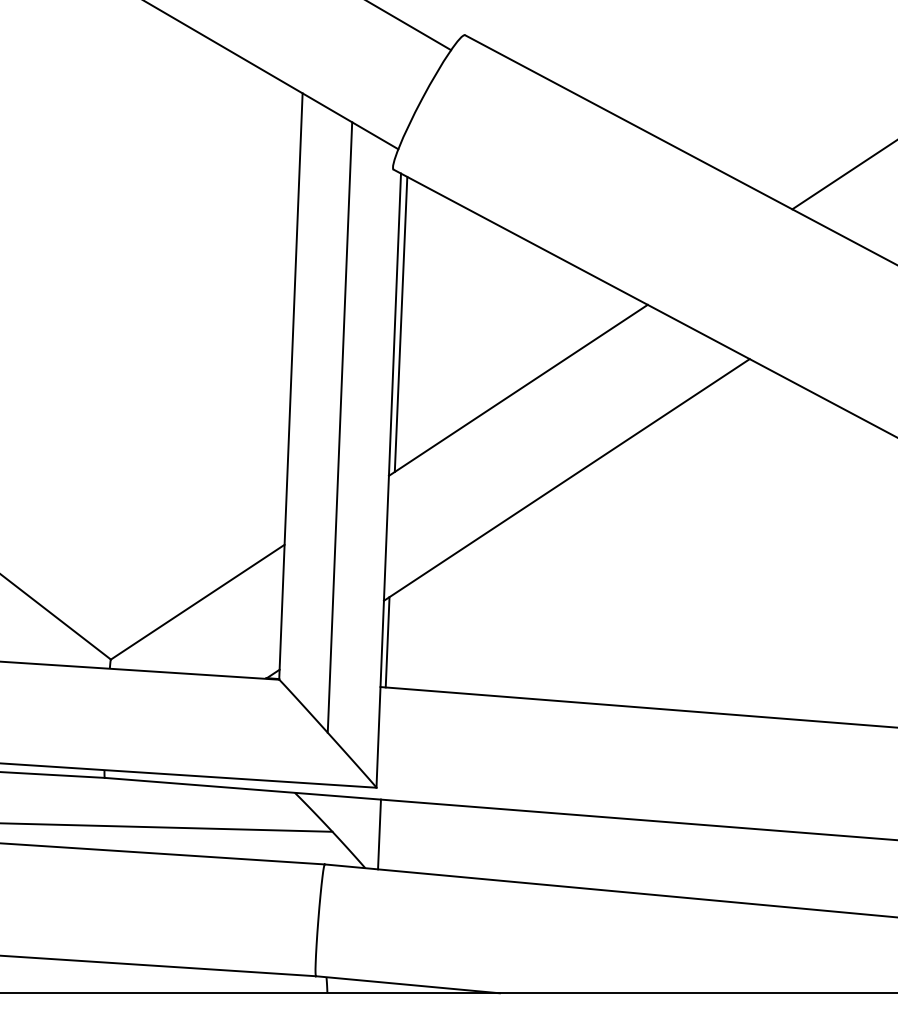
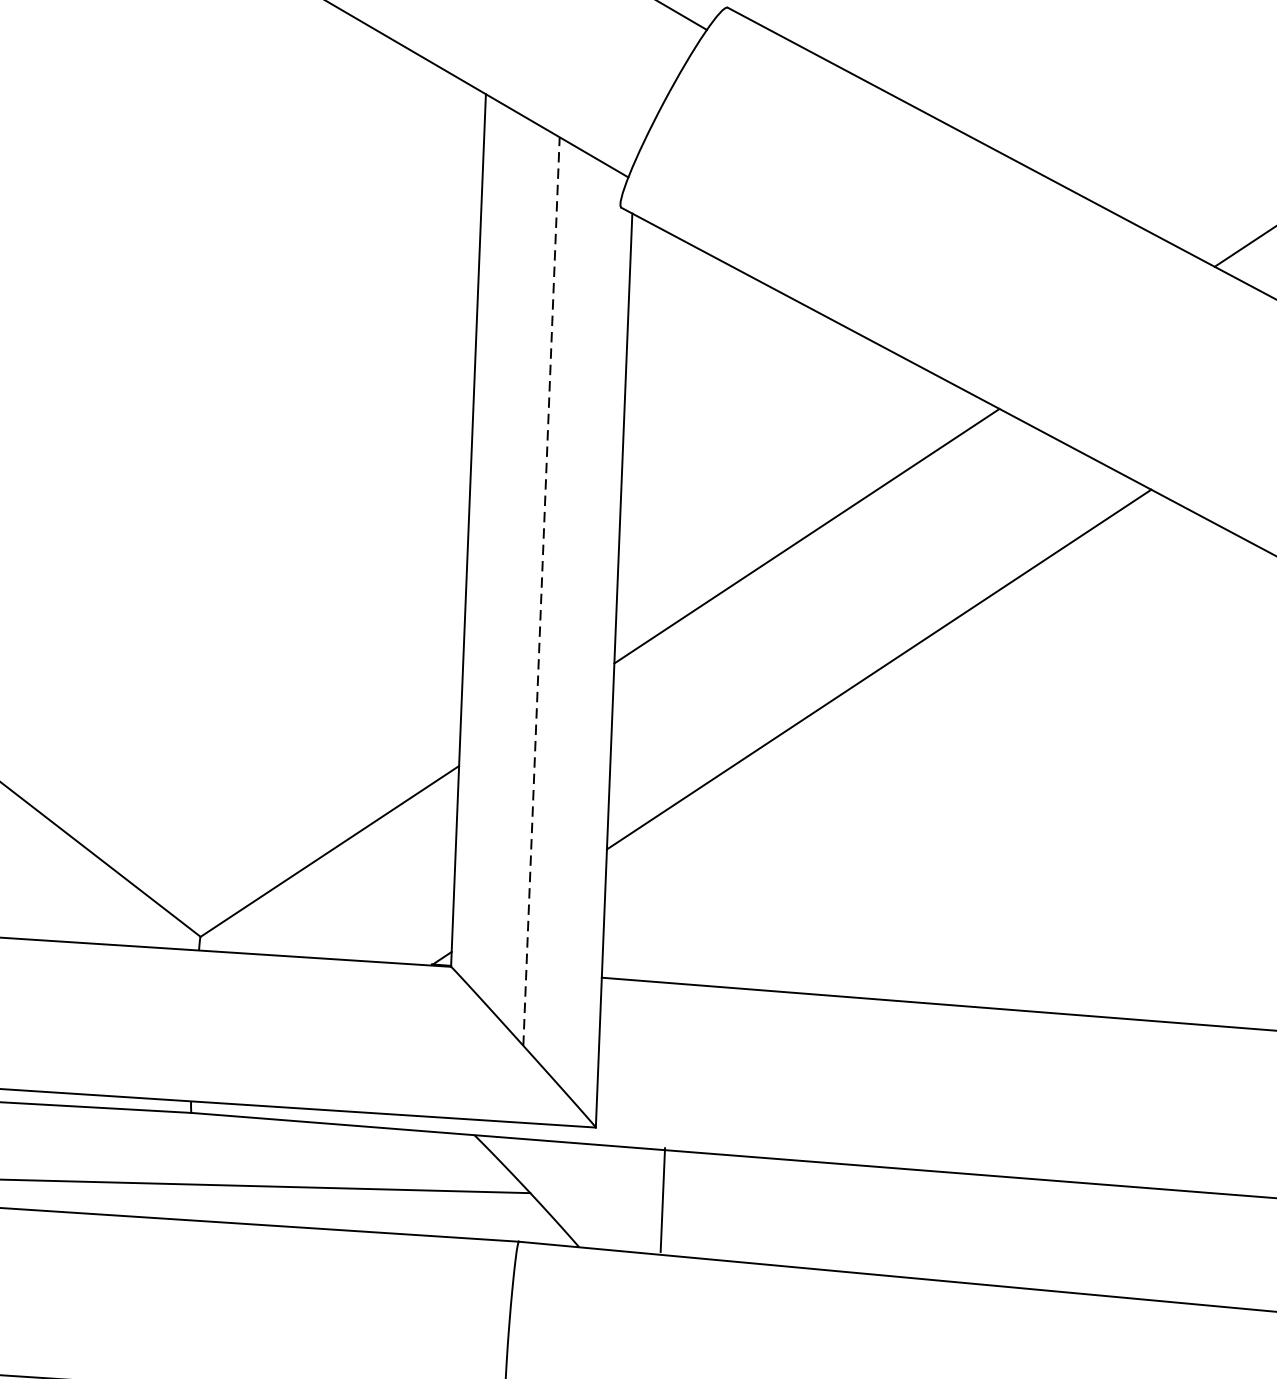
line: (400, 323) -> (631, 436), removed
line: (340, 427) -> (542, 591), solid -> dashed
line: (387, 642) -> (612, 911), removed
line: (379, 834) -> (662, 1200), moved

